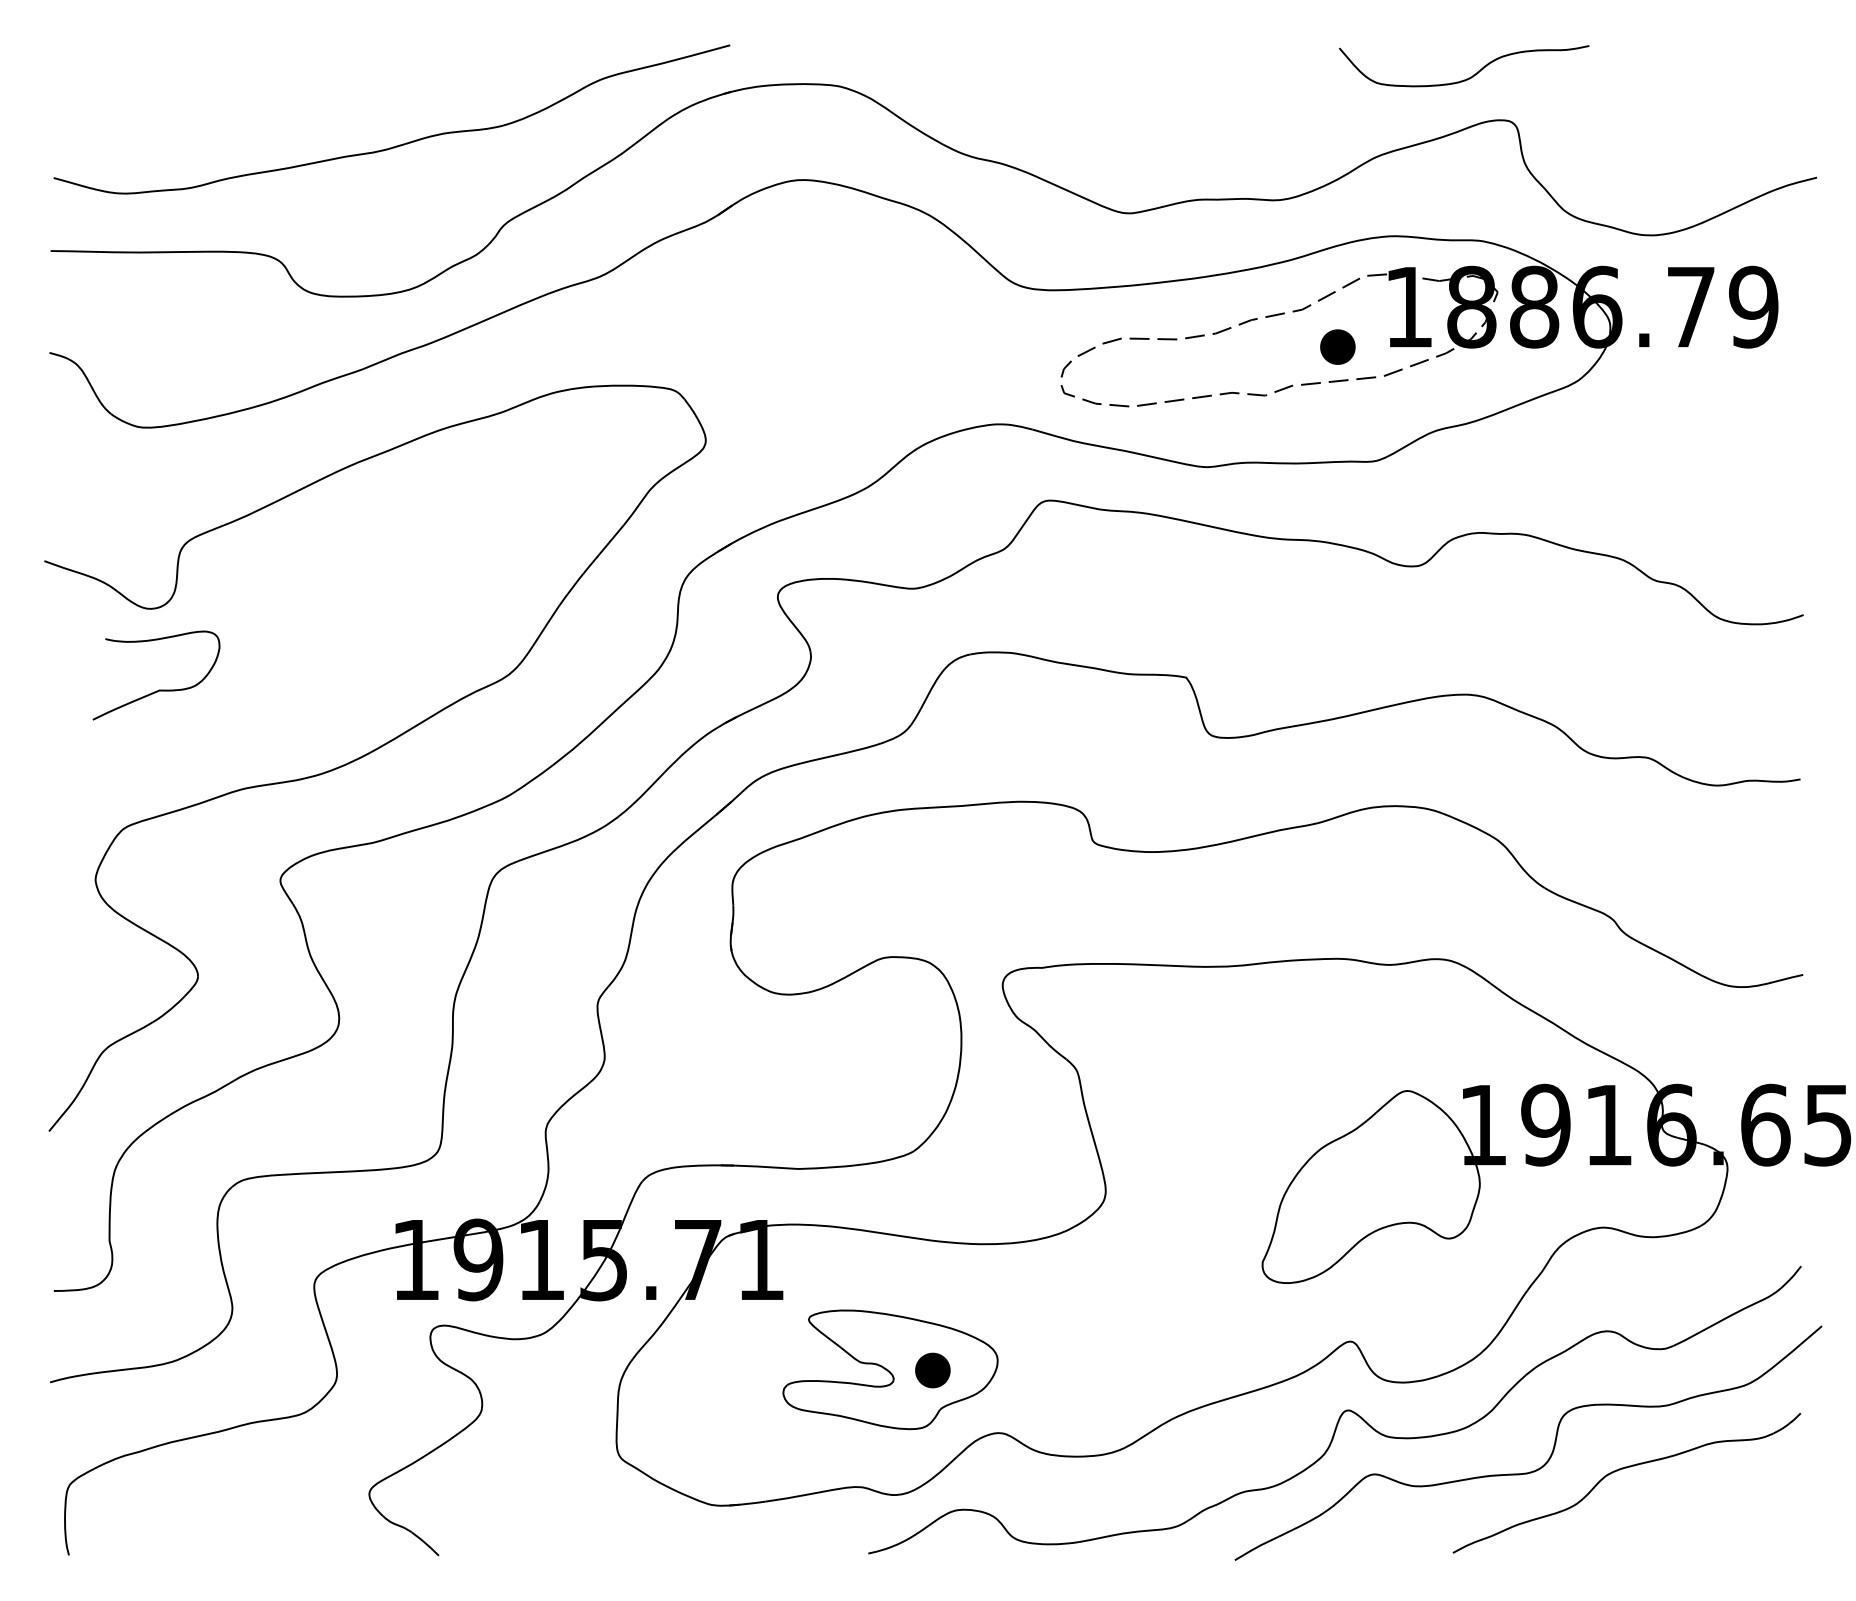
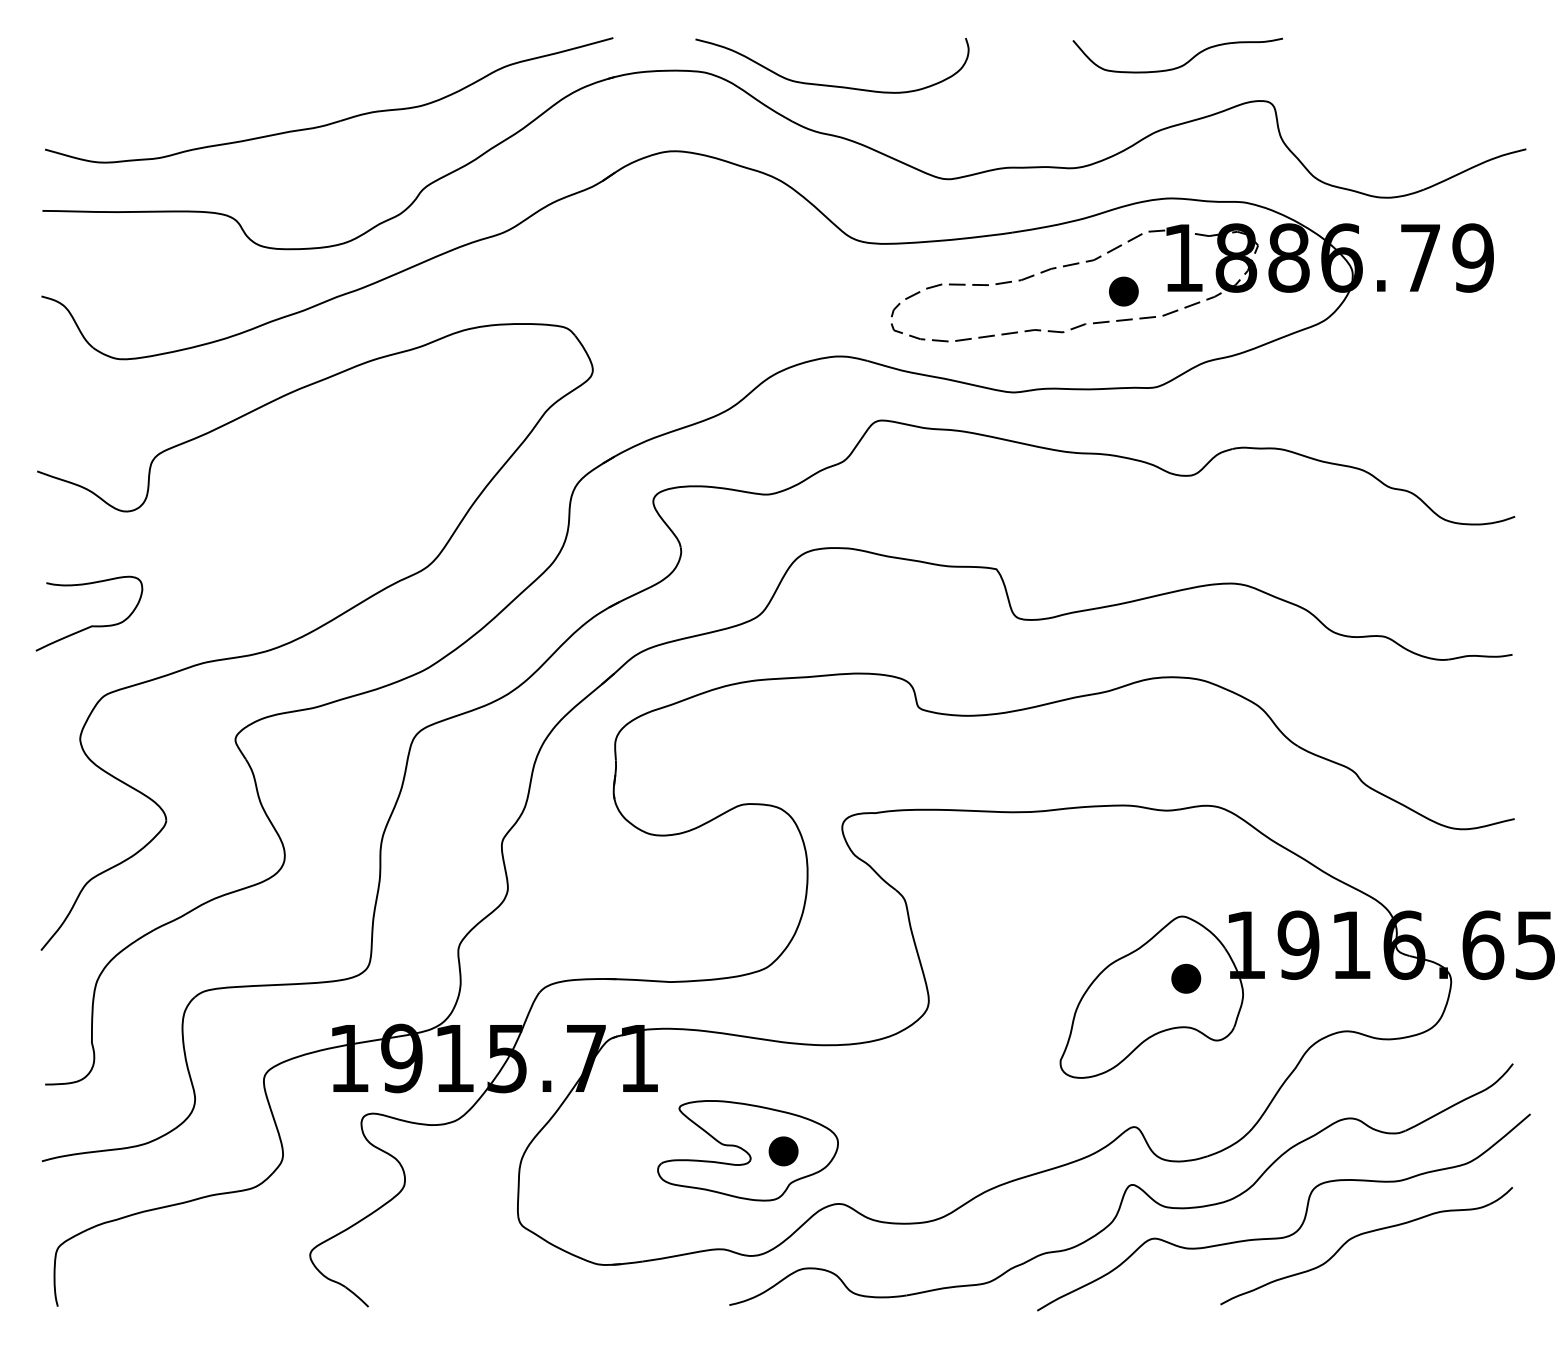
curve: (1470, 76) -> (1183, 64), moved
curve: (991, 101) -> (832, 85), added
curve: (159, 689) -> (91, 625), moved
part: (1411, 1164) -> (1185, 978), added

